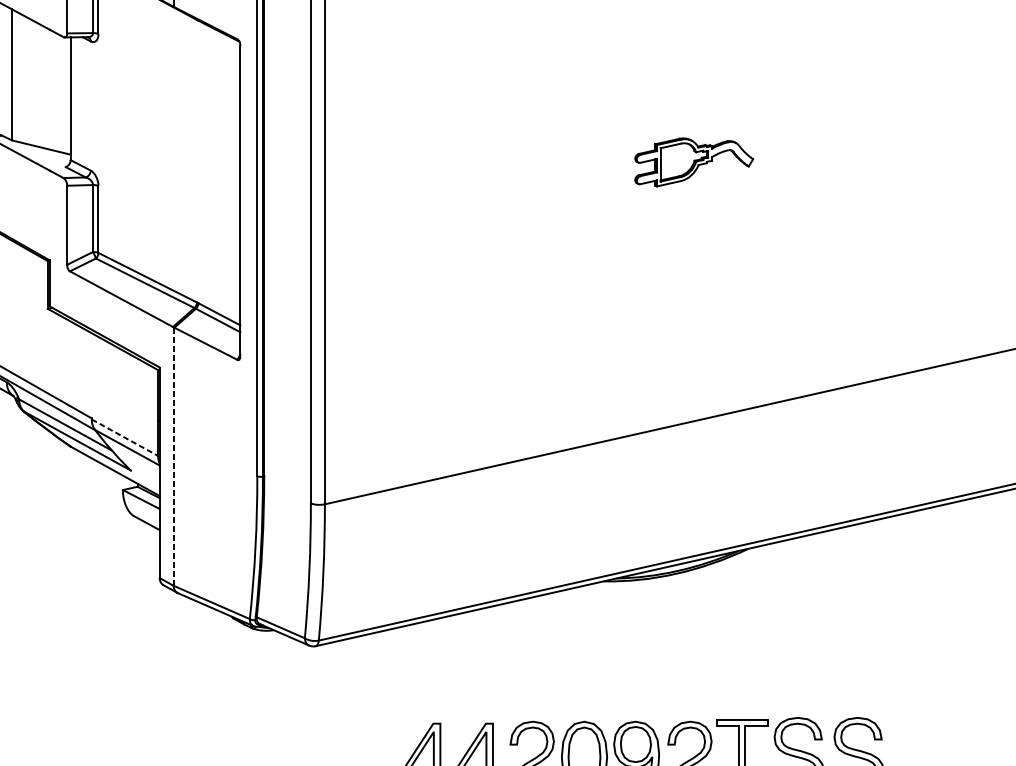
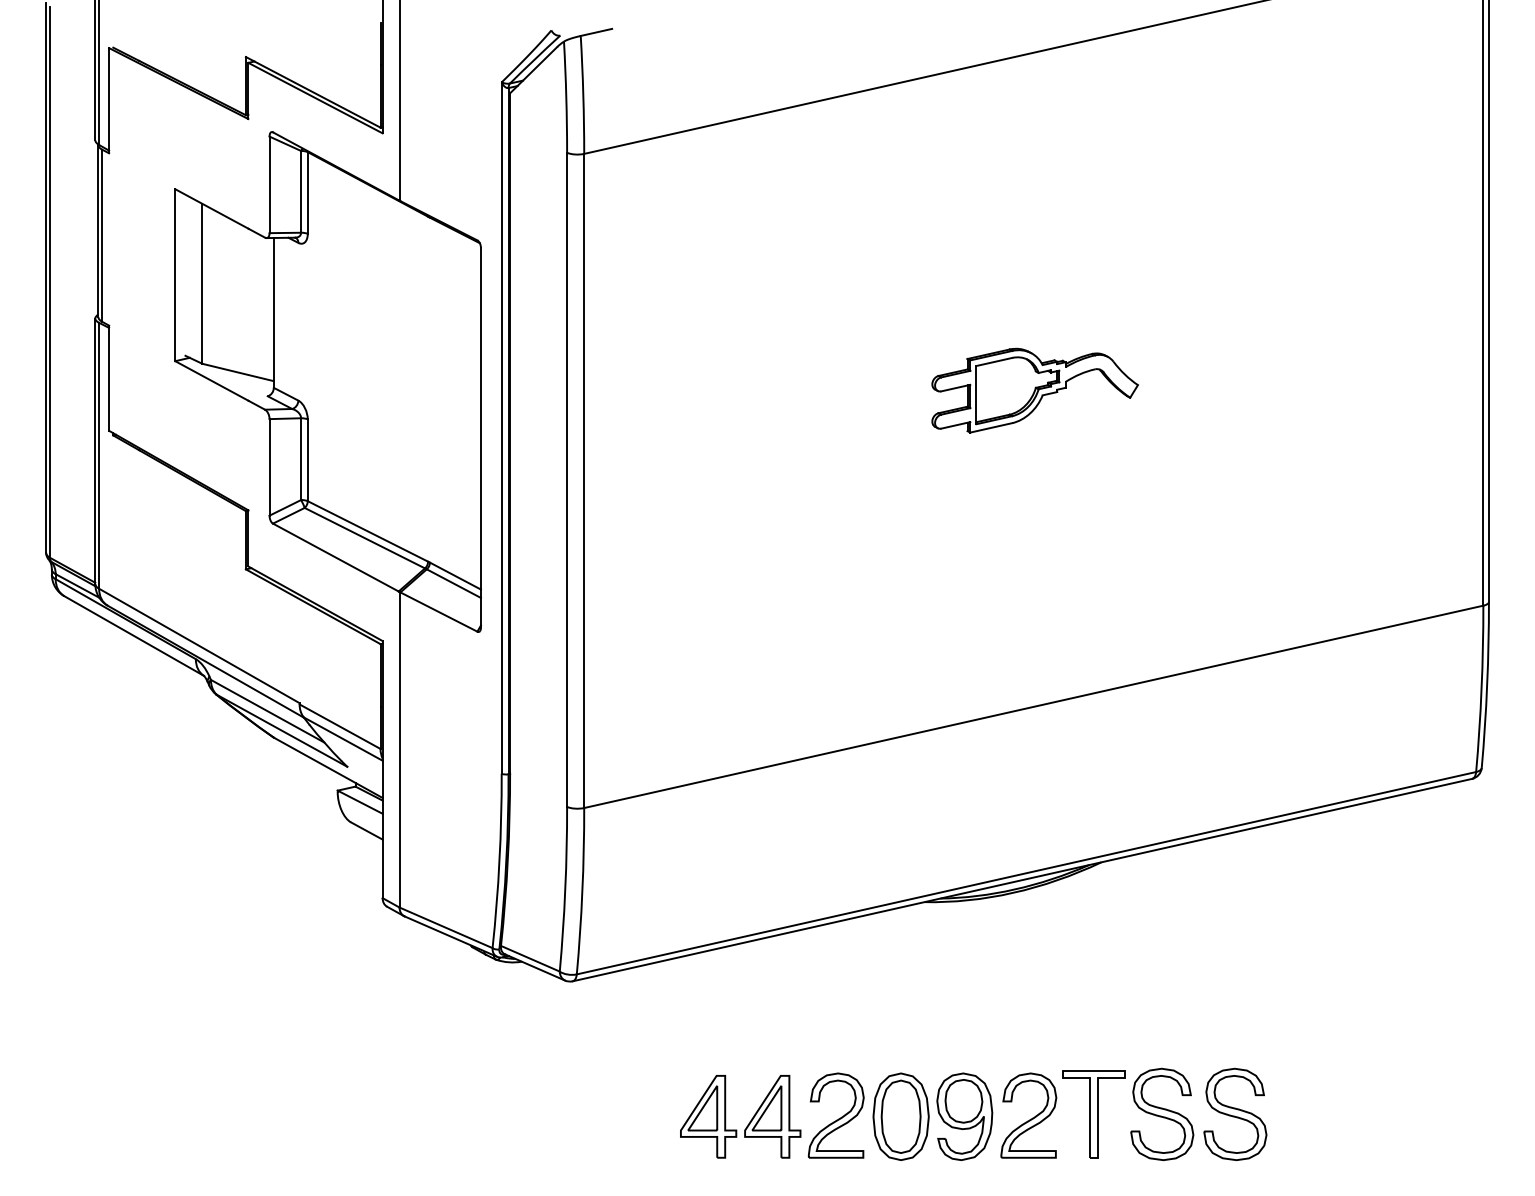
part: (693, 162) -> (1034, 390), size x1.43
line: (125, 437) -> (340, 726), dashed -> solid
line: (173, 456) -> (399, 749), dashed -> solid

